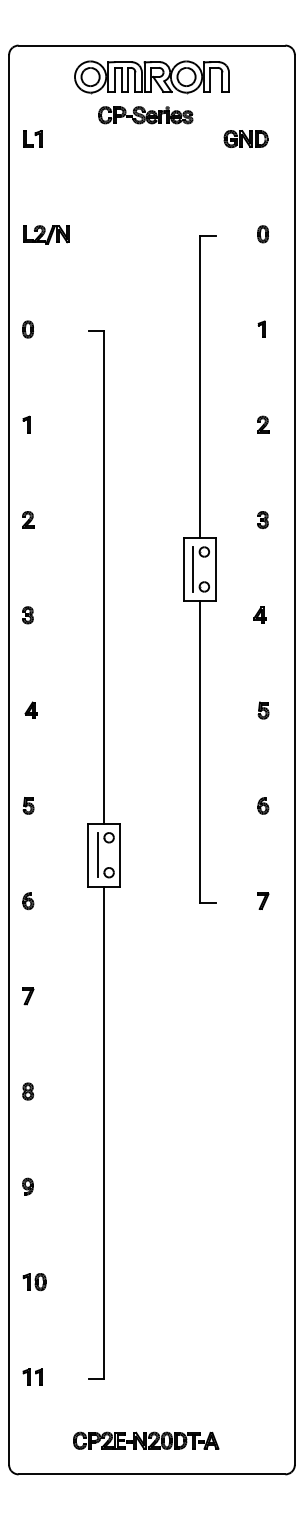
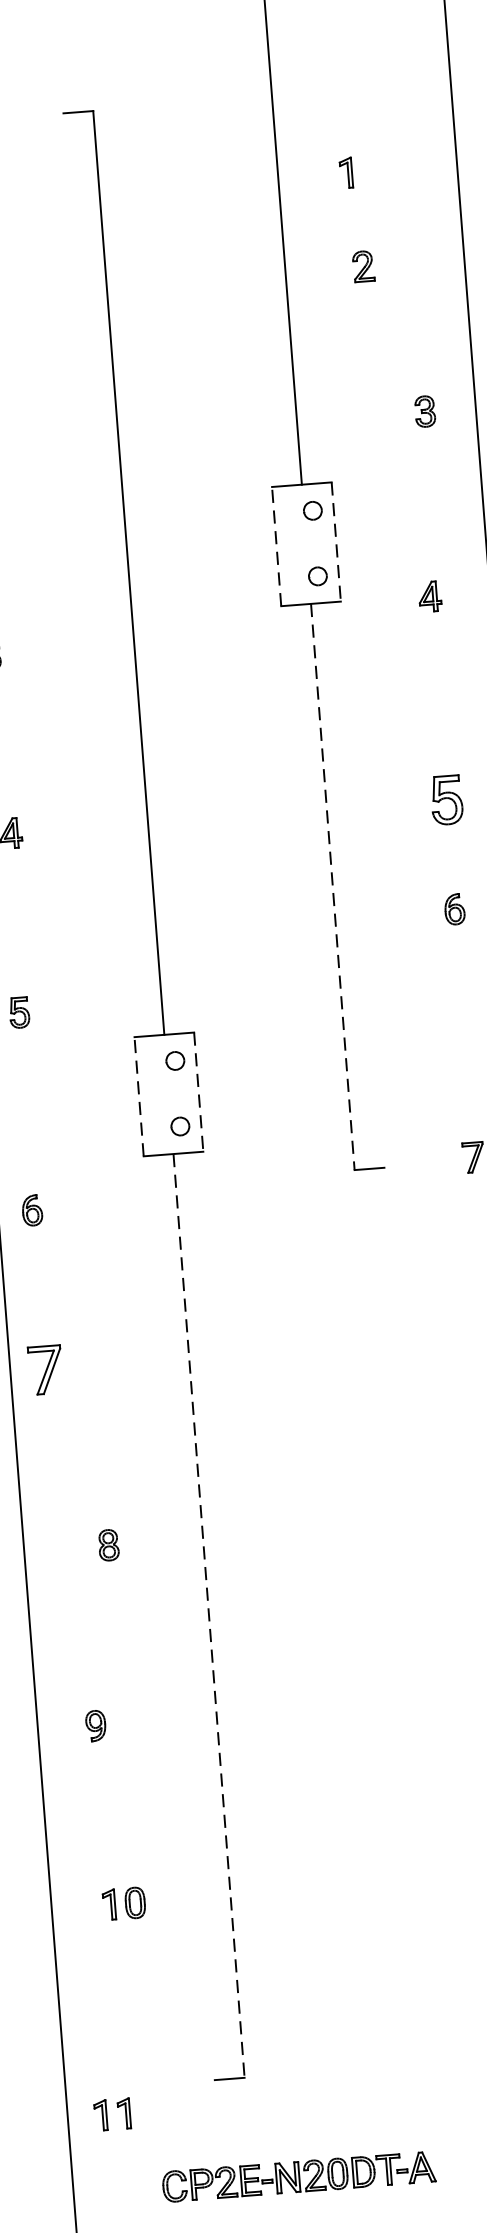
part: (261, 328) -> (345, 171), moved
part: (263, 424) -> (364, 266), moved
part: (262, 519) -> (424, 410), moved
line: (183, 569) -> (276, 546), solid -> dashed
line: (193, 569) -> (294, 545), removed
line: (215, 569) -> (336, 542), solid -> dashed
part: (259, 614) -> (429, 595), moved
part: (263, 710) -> (446, 799), size x1.6
line: (199, 752) -> (332, 887), solid -> dashed
part: (263, 805) -> (455, 908), moved
line: (88, 855) -> (139, 1097), solid -> dashed
line: (98, 855) -> (157, 1095), removed
line: (120, 855) -> (199, 1092), solid -> dashed
part: (28, 901) -> (32, 1211), moved
part: (28, 996) -> (46, 1370), size x1.6
part: (28, 1091) -> (109, 1545), moved
line: (104, 1133) -> (209, 1616), solid -> dashed
part: (27, 1186) -> (95, 1725), moved
part: (34, 1282) -> (123, 1904), moved
part: (32, 1376) -> (111, 2113), moved
part: (146, 1440) -> (299, 2176), moved

